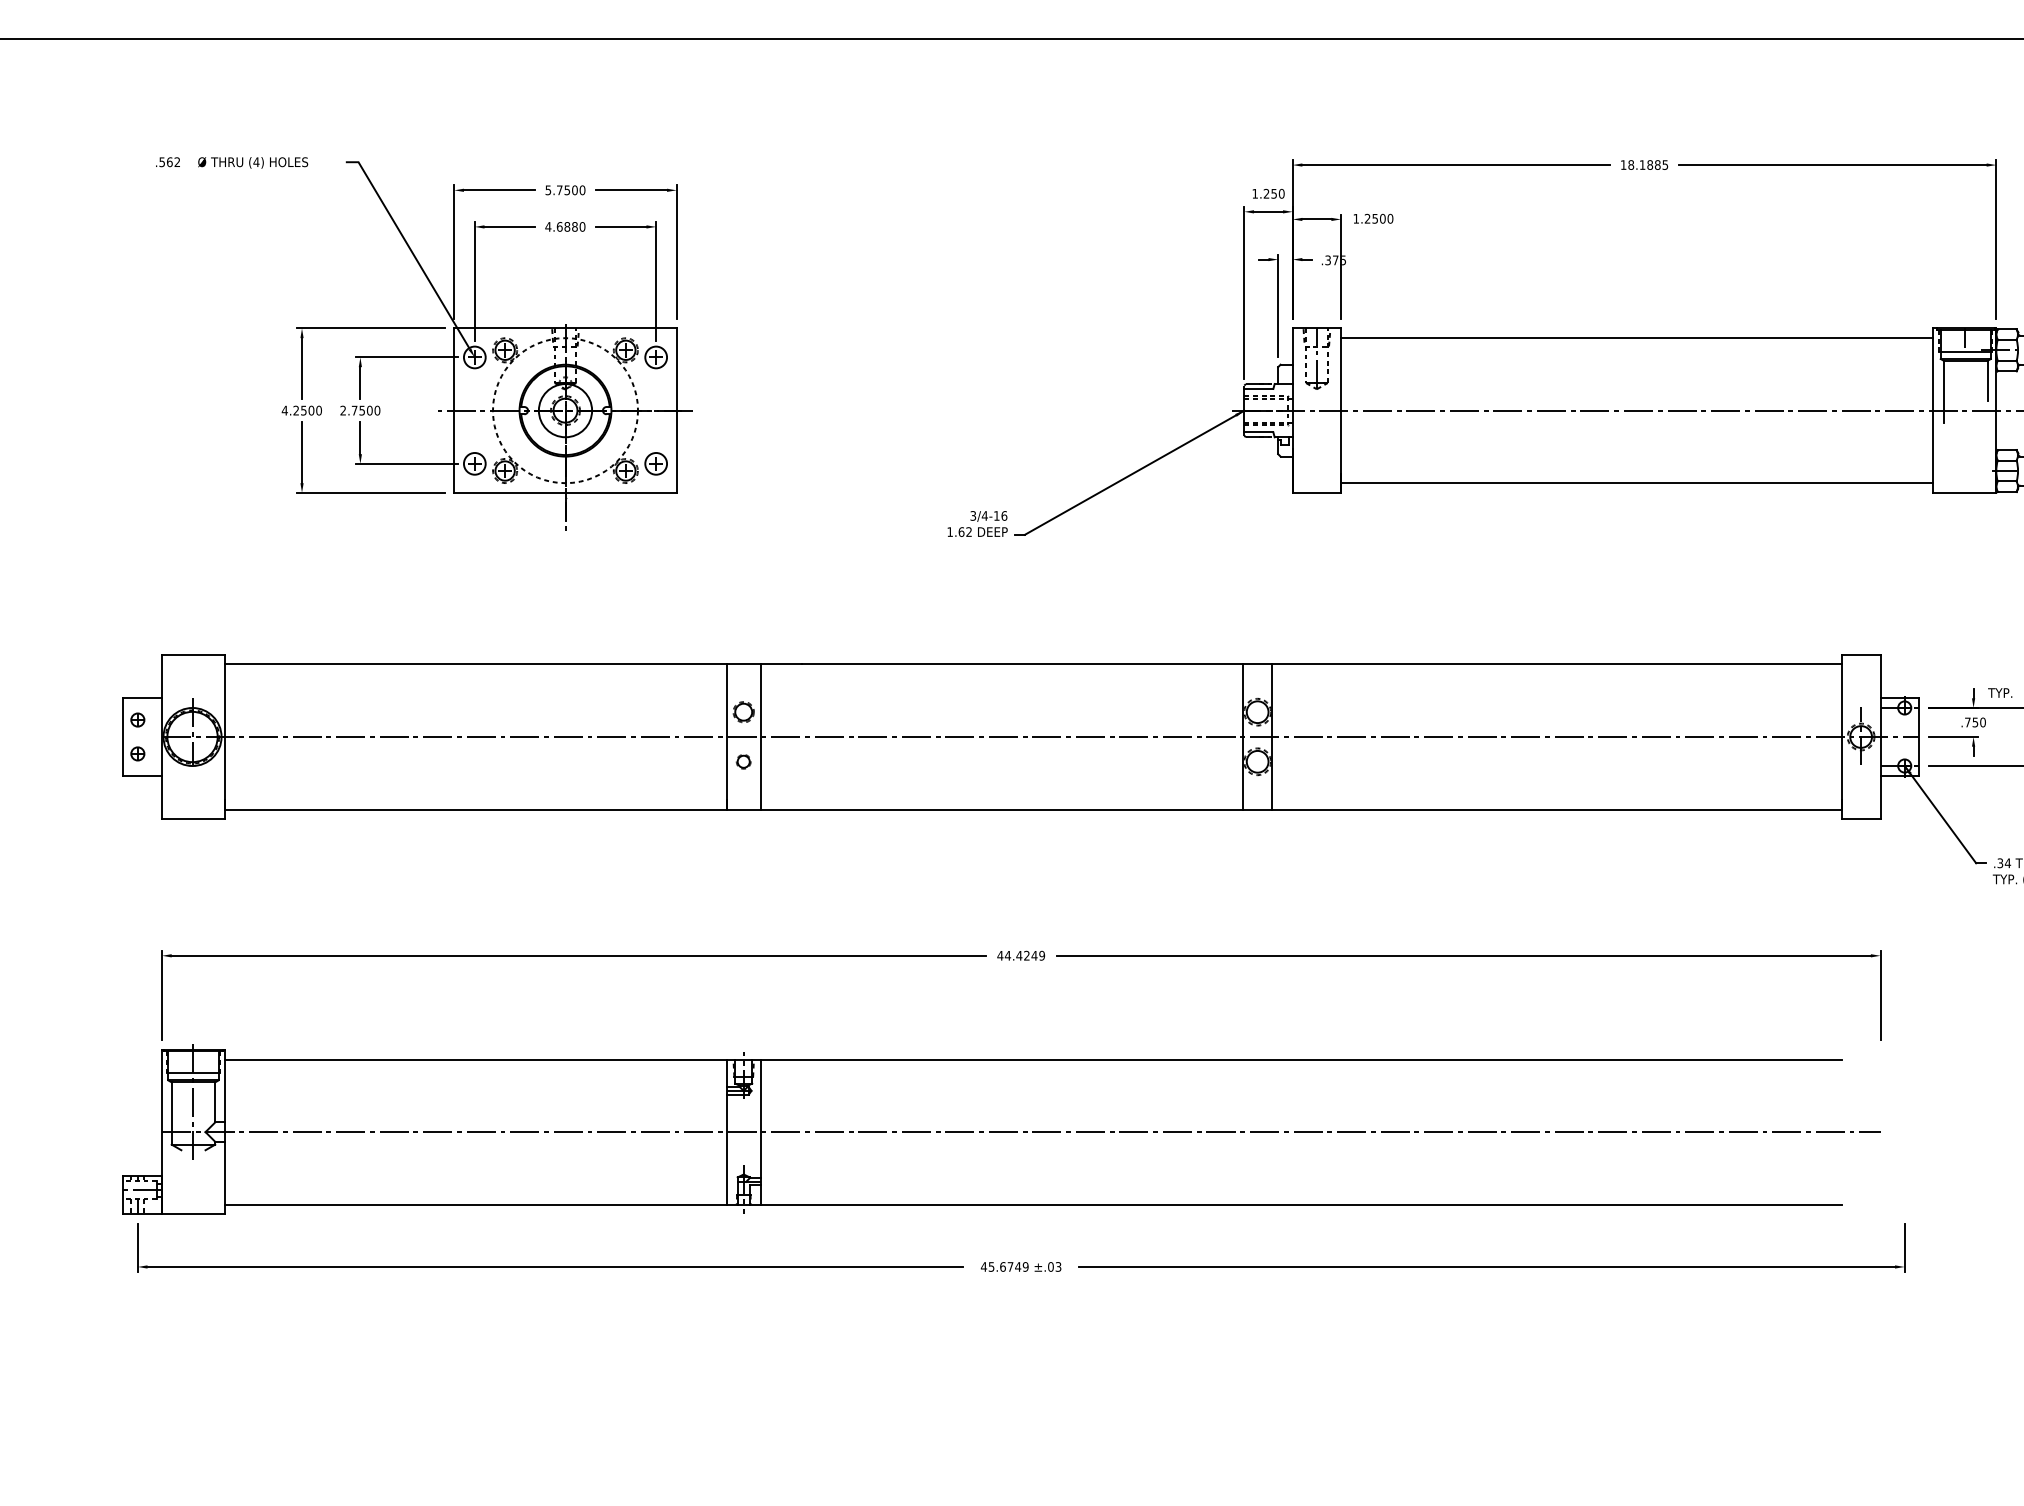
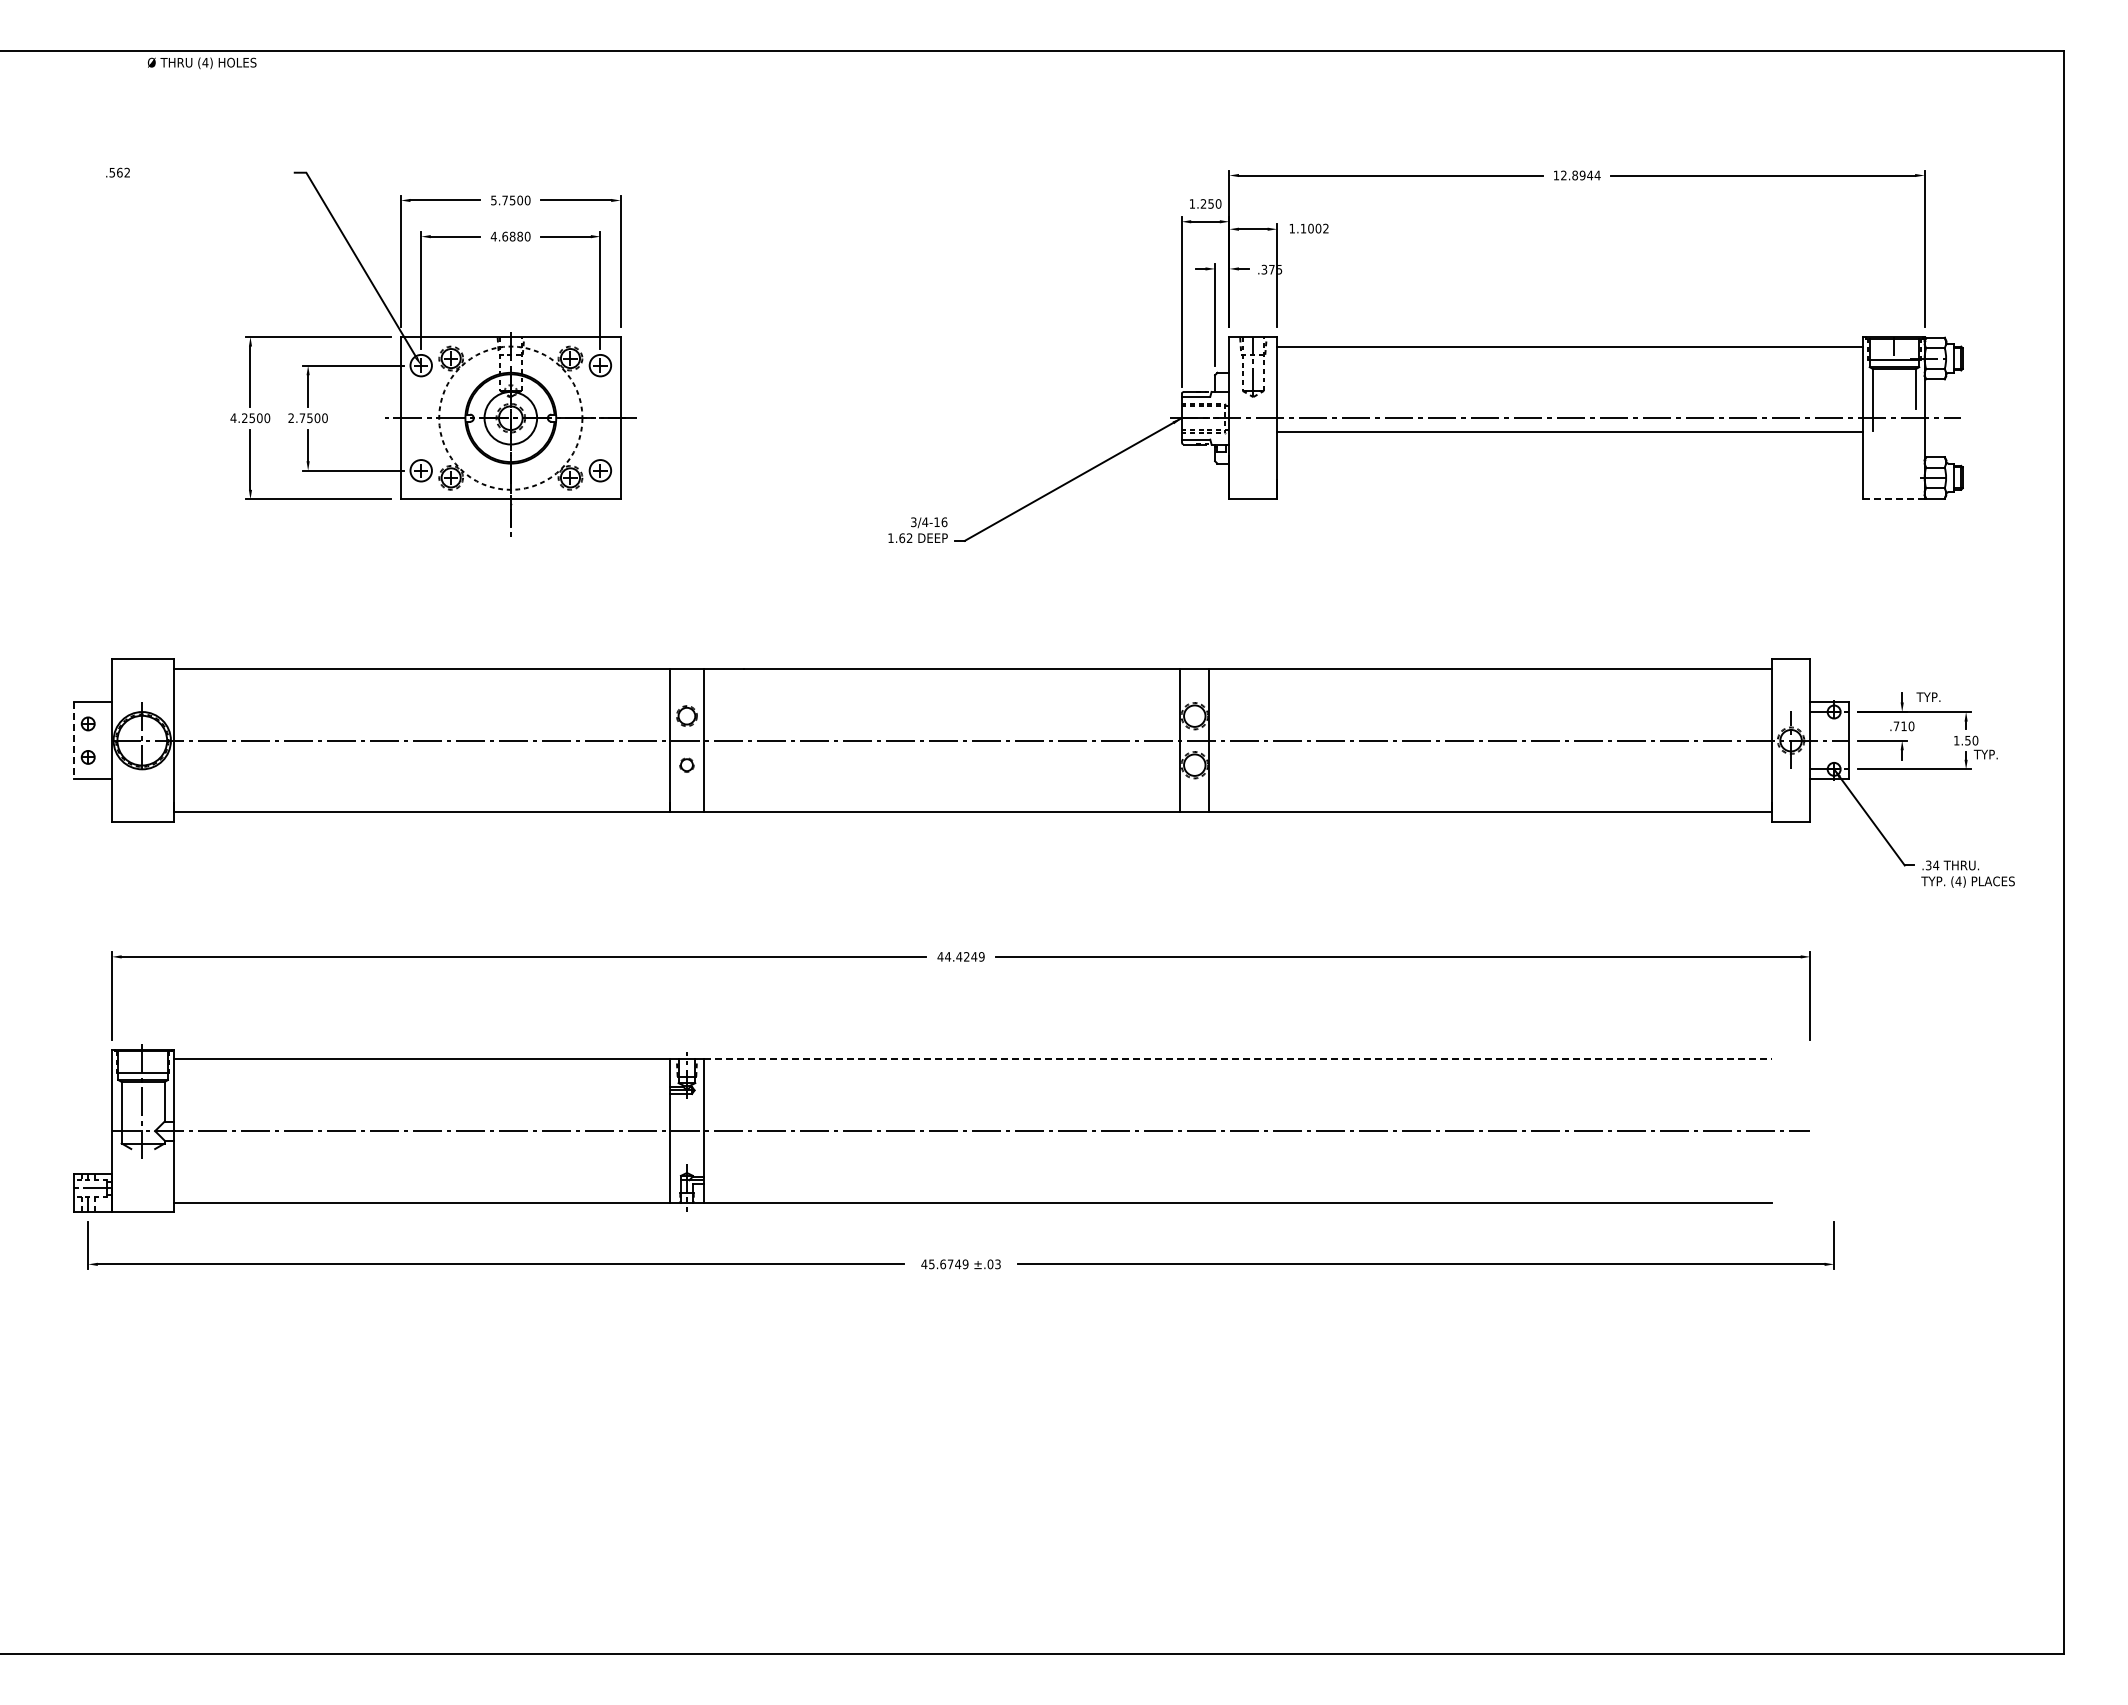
text: (253, 163) -> (202, 63), moved
text: (1648, 165) -> (1580, 175), 18.1885 -> 12.8944
text: (1378, 218) -> (1314, 228), 1.2500 -> 1.1002
line: (1636, 482) -> (1569, 431), moved
line: (1965, 492) -> (1894, 499), solid -> dashed
text: (1974, 722) -> (1903, 726), .750 -> .710
line: (122, 737) -> (73, 741), solid -> dashed
line: (1301, 1059) -> (1238, 1059), solid -> dashed

